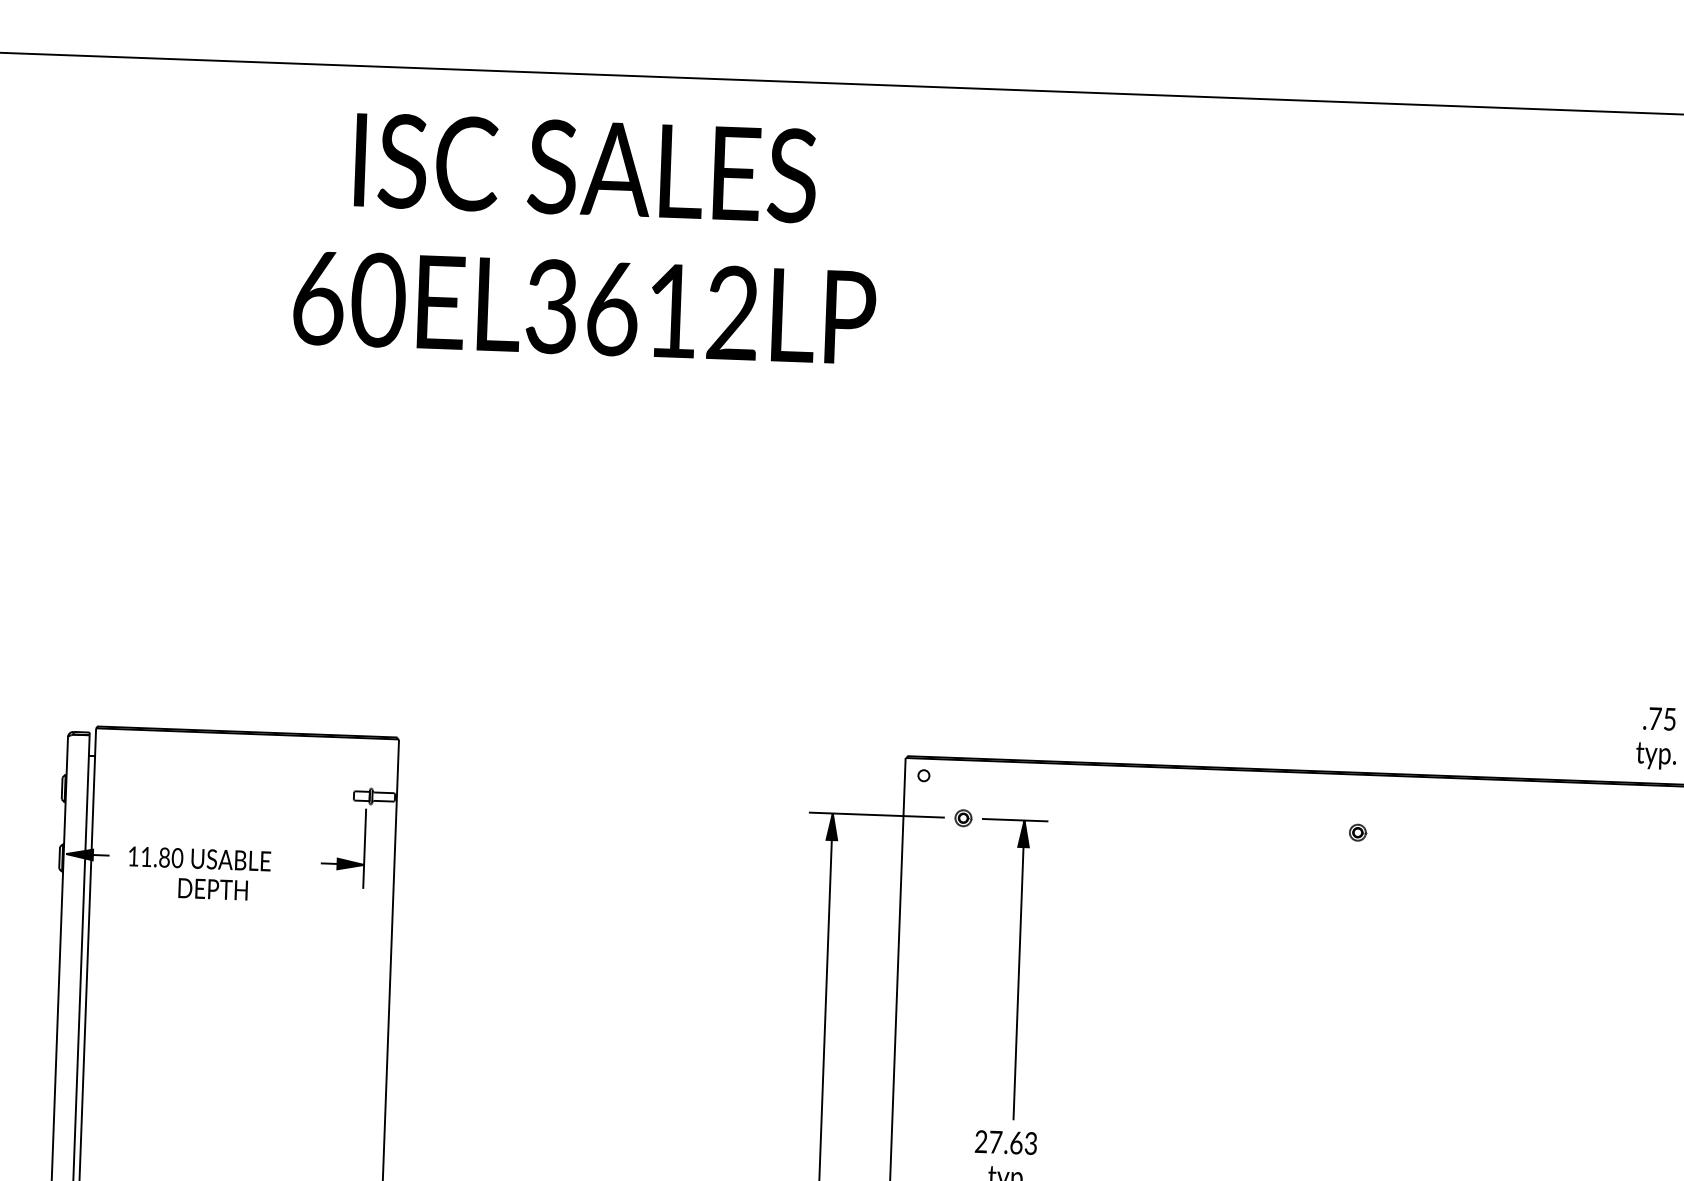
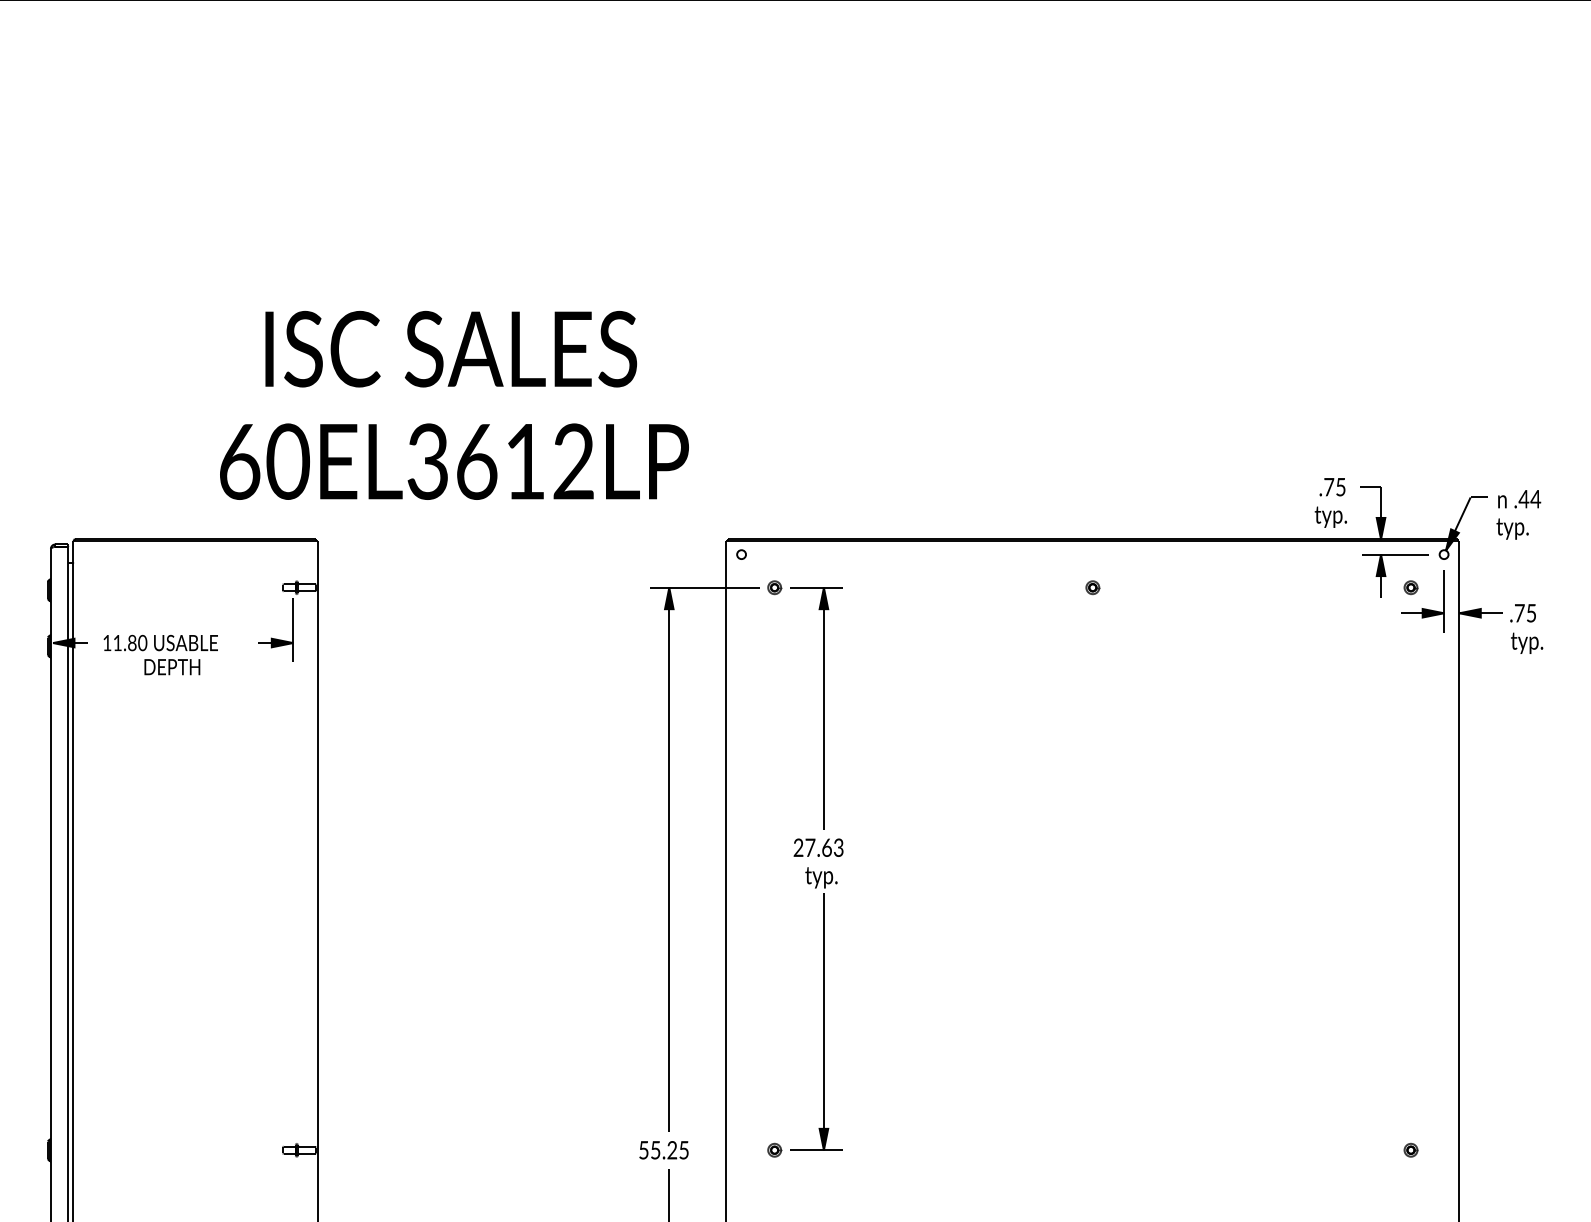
text: (587, 236) -> (454, 404), moved

